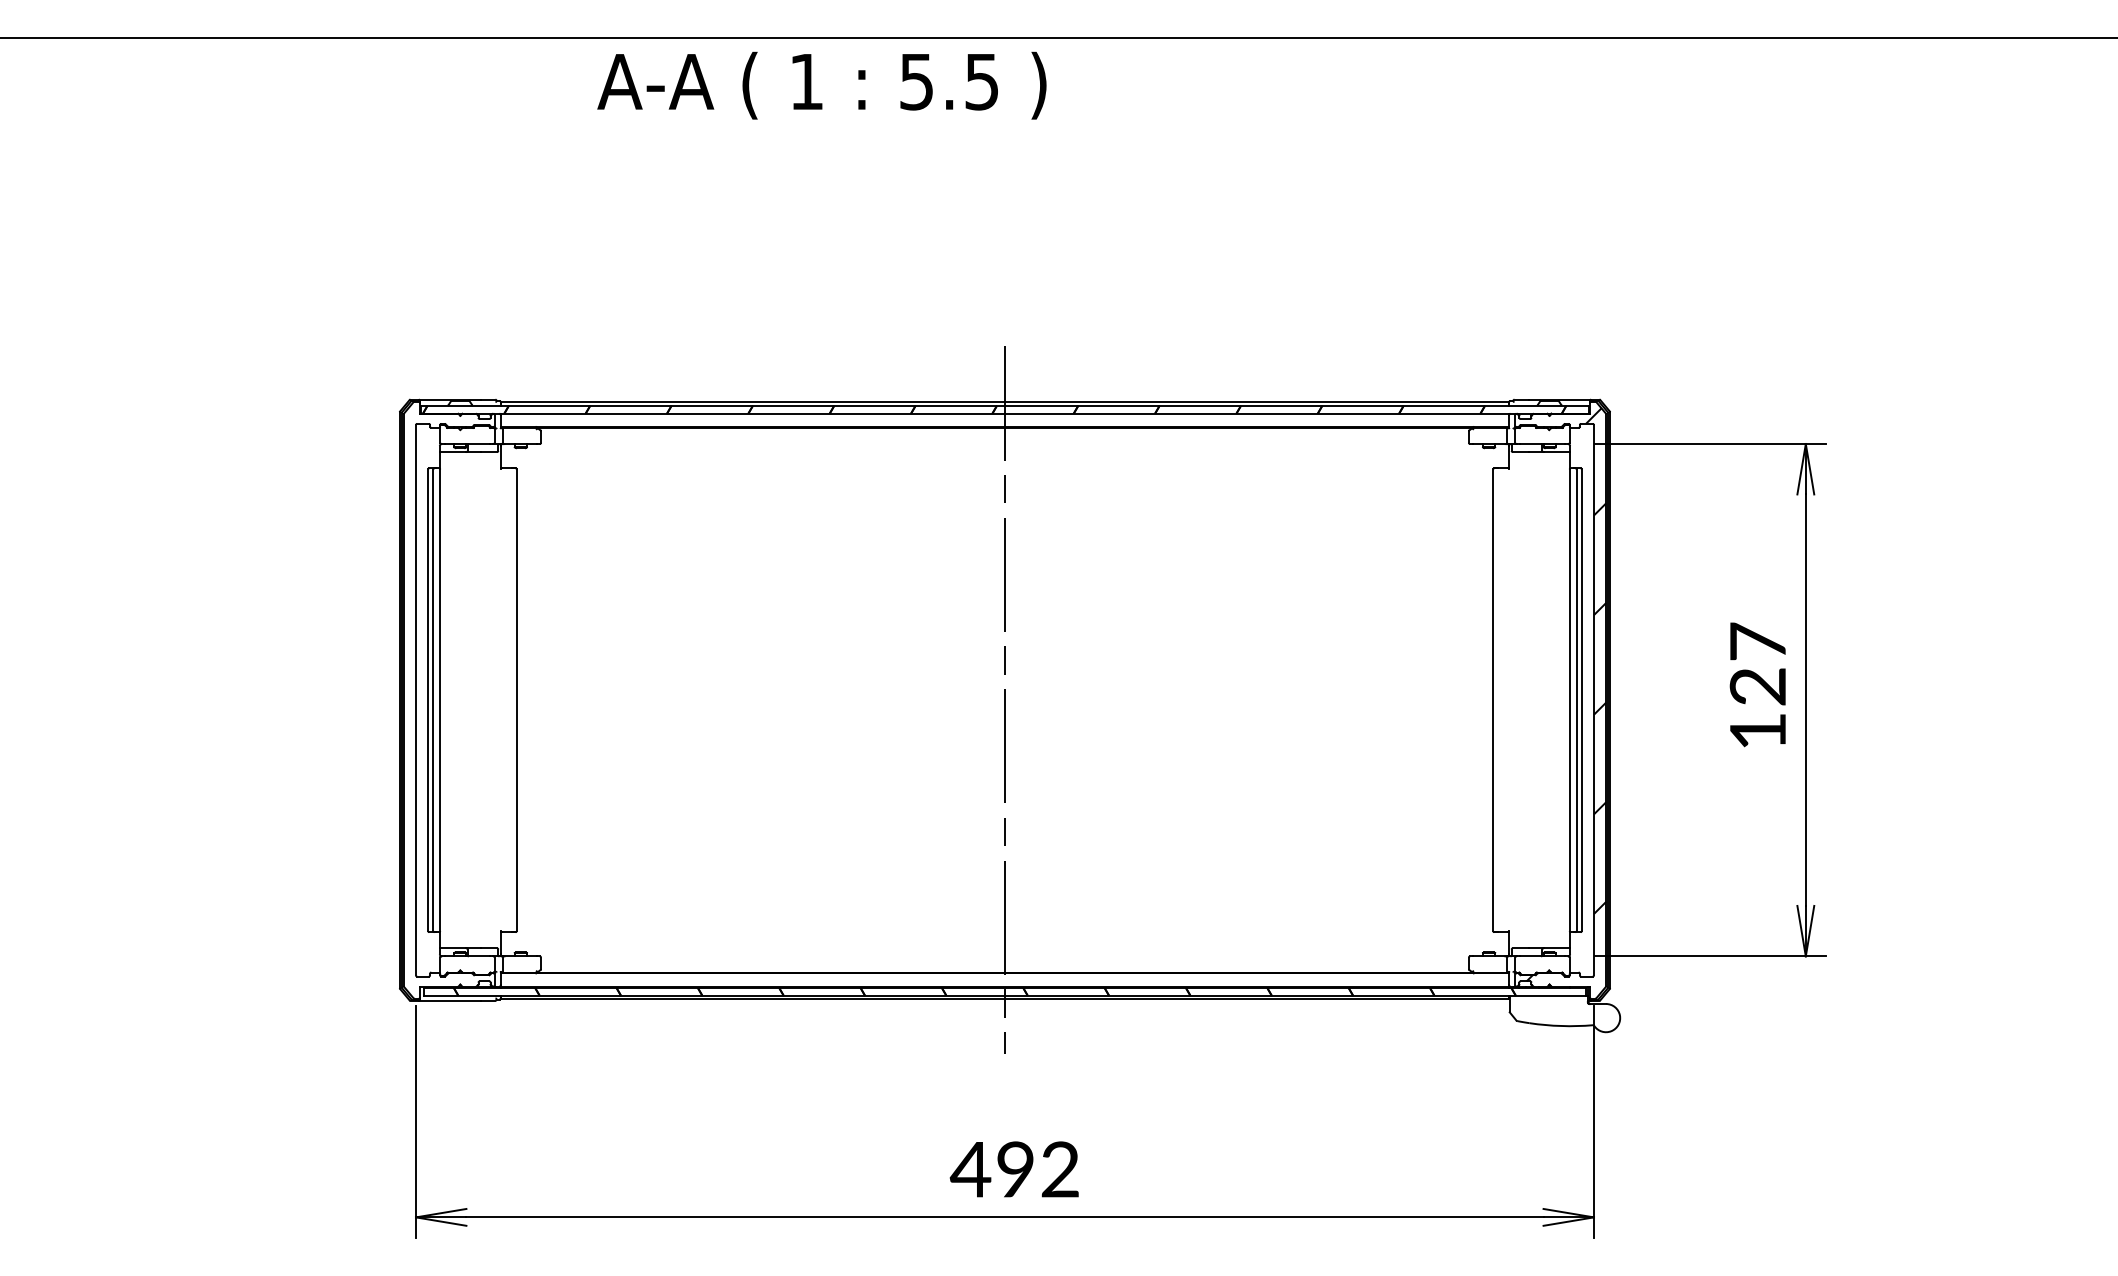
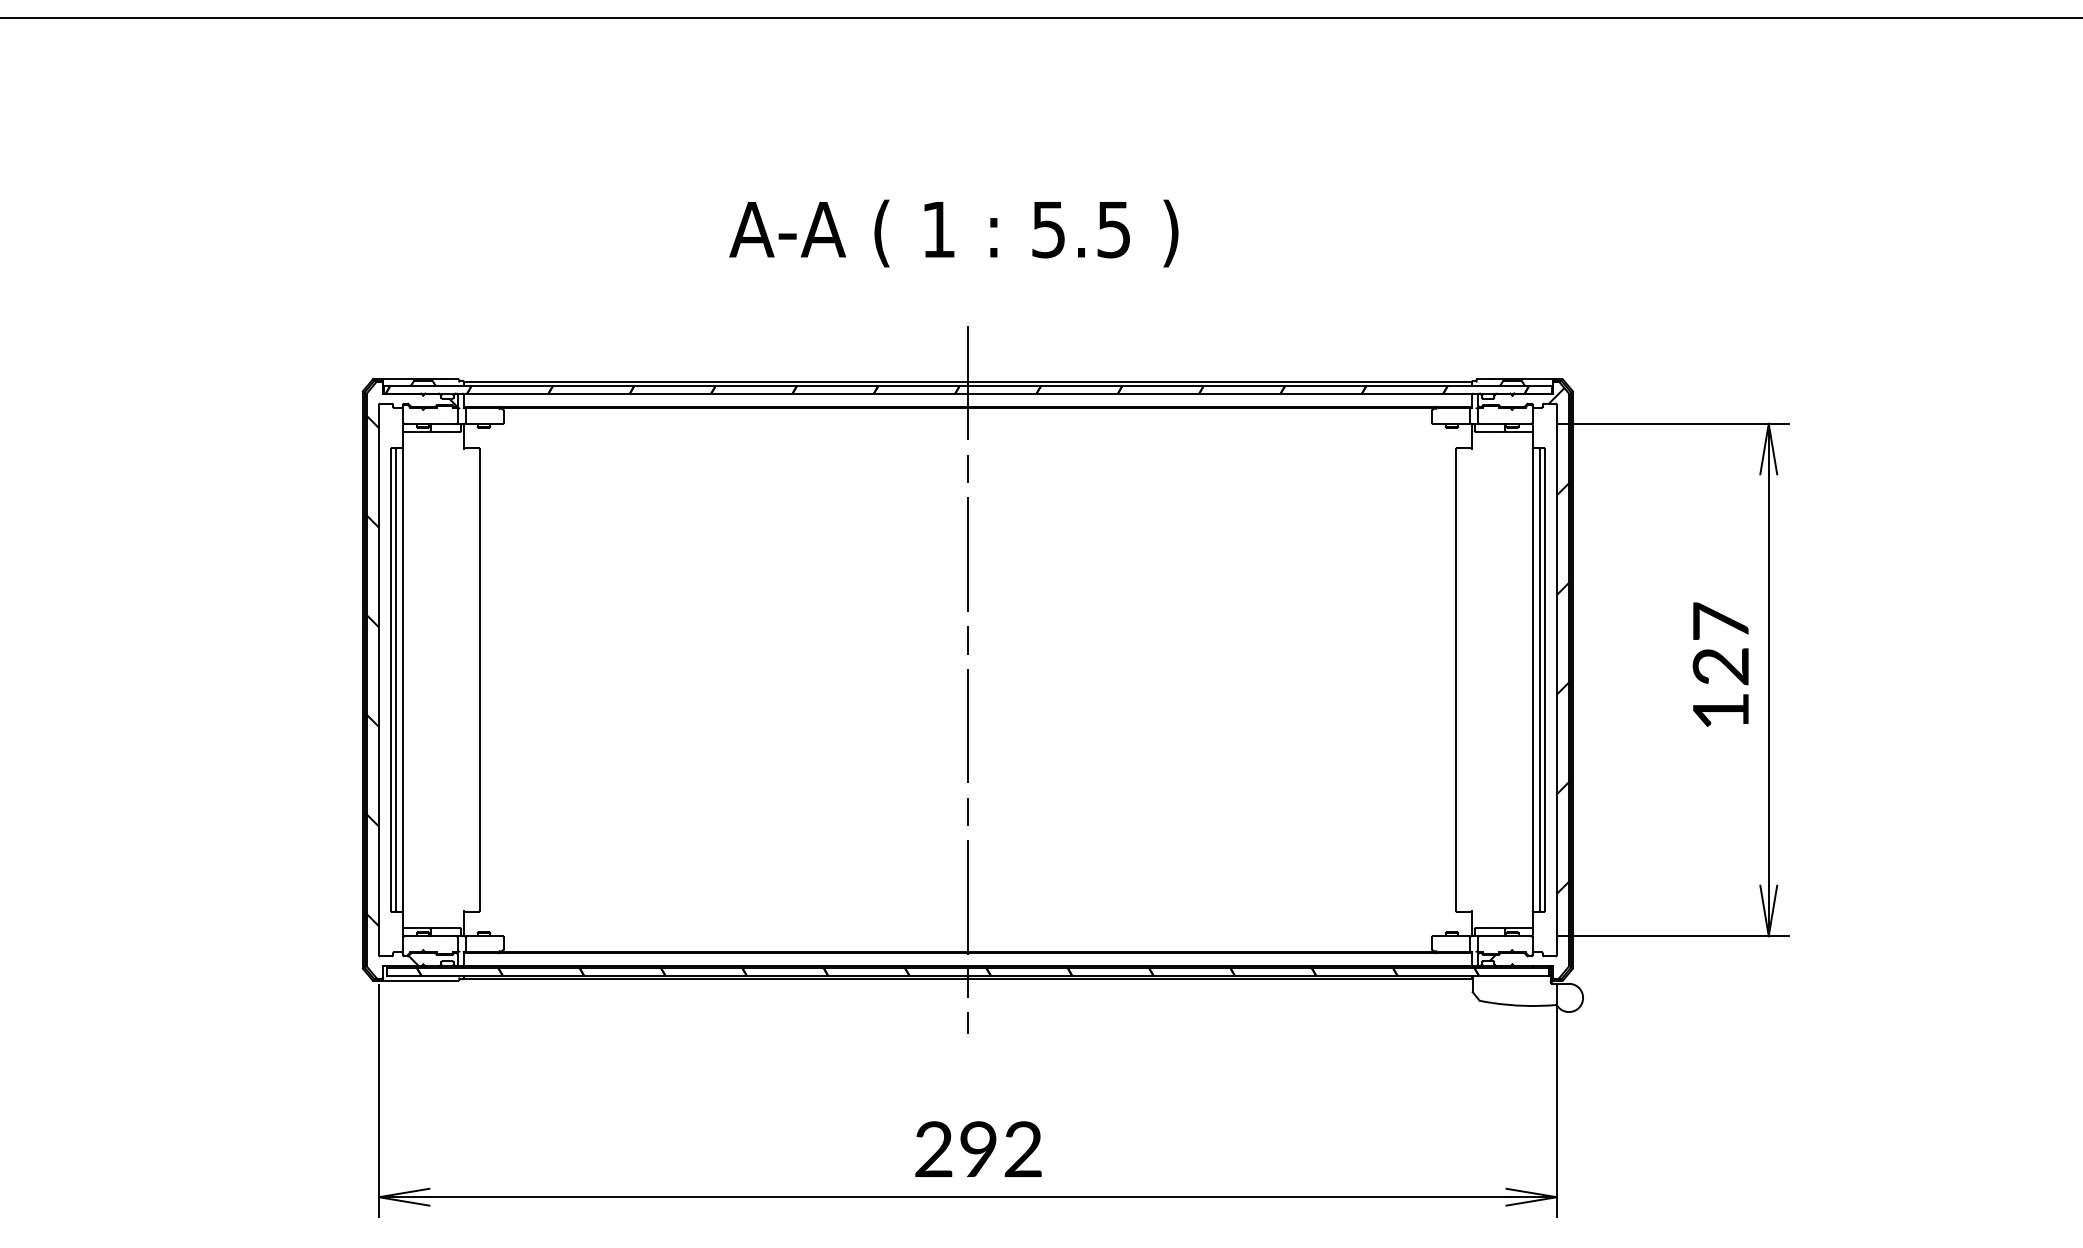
text: (821, 85) -> (953, 233), moved
hatch: (448, 702) -> (411, 682), added
text: (970, 1169) -> (933, 1149), 492 -> 292

